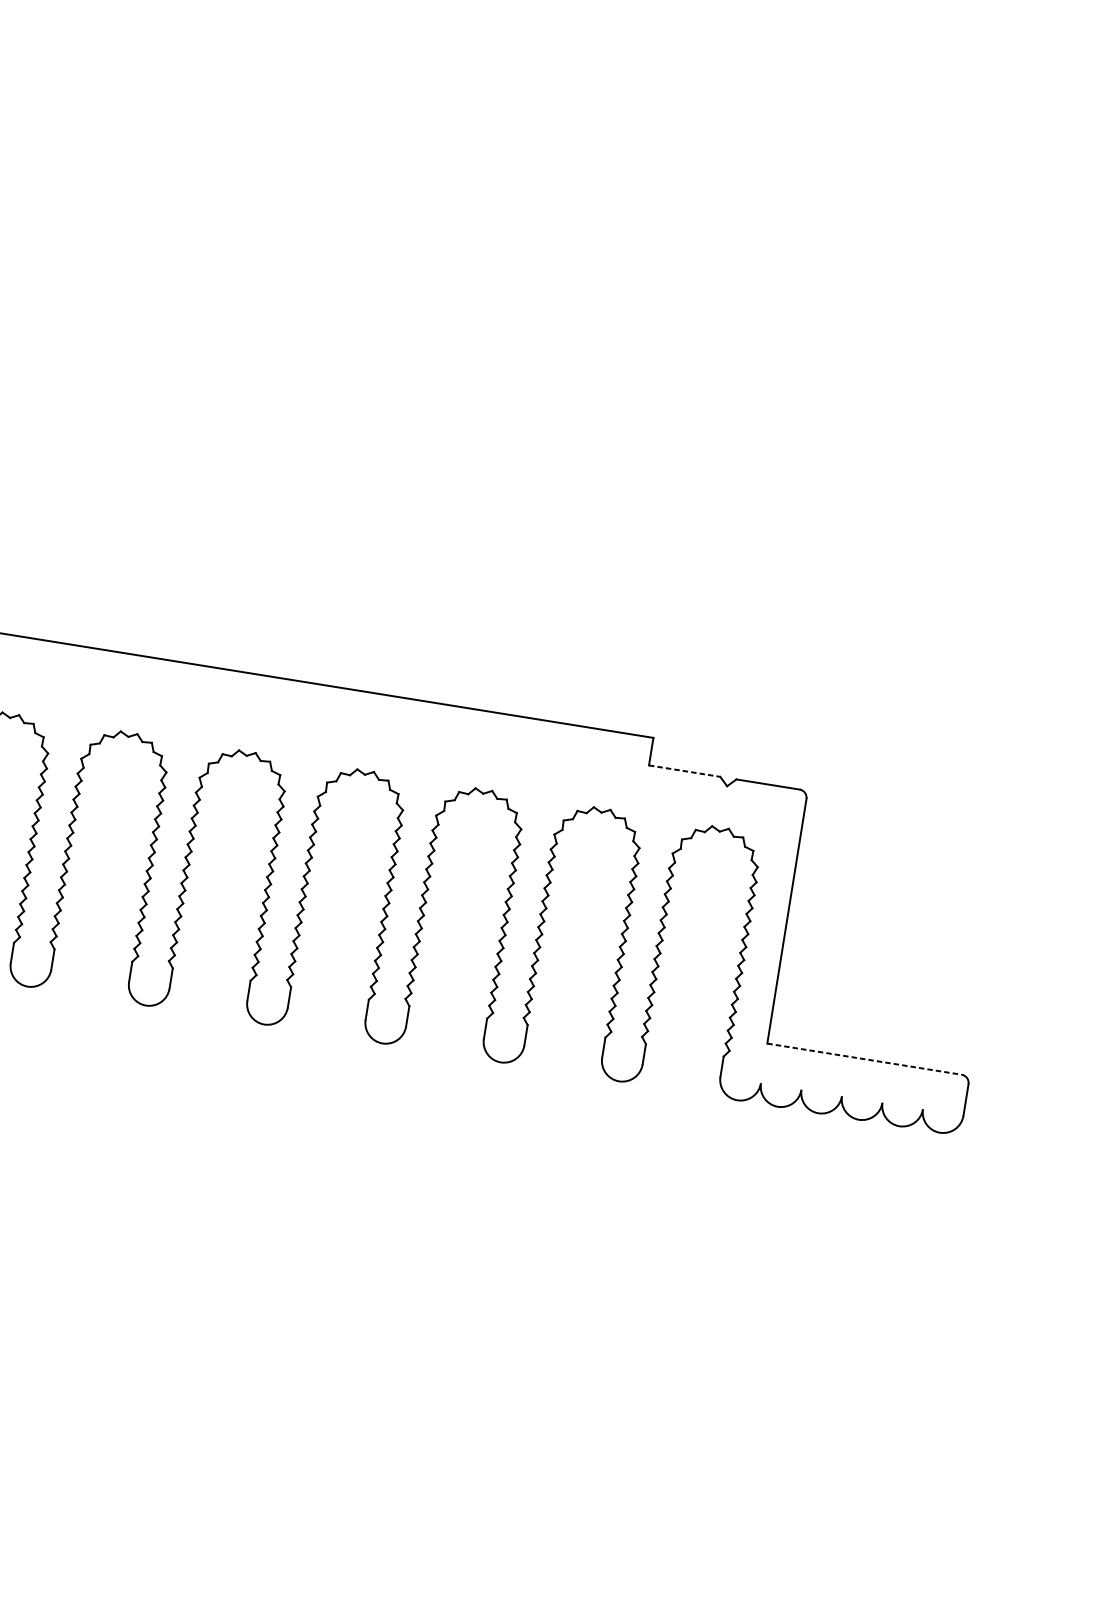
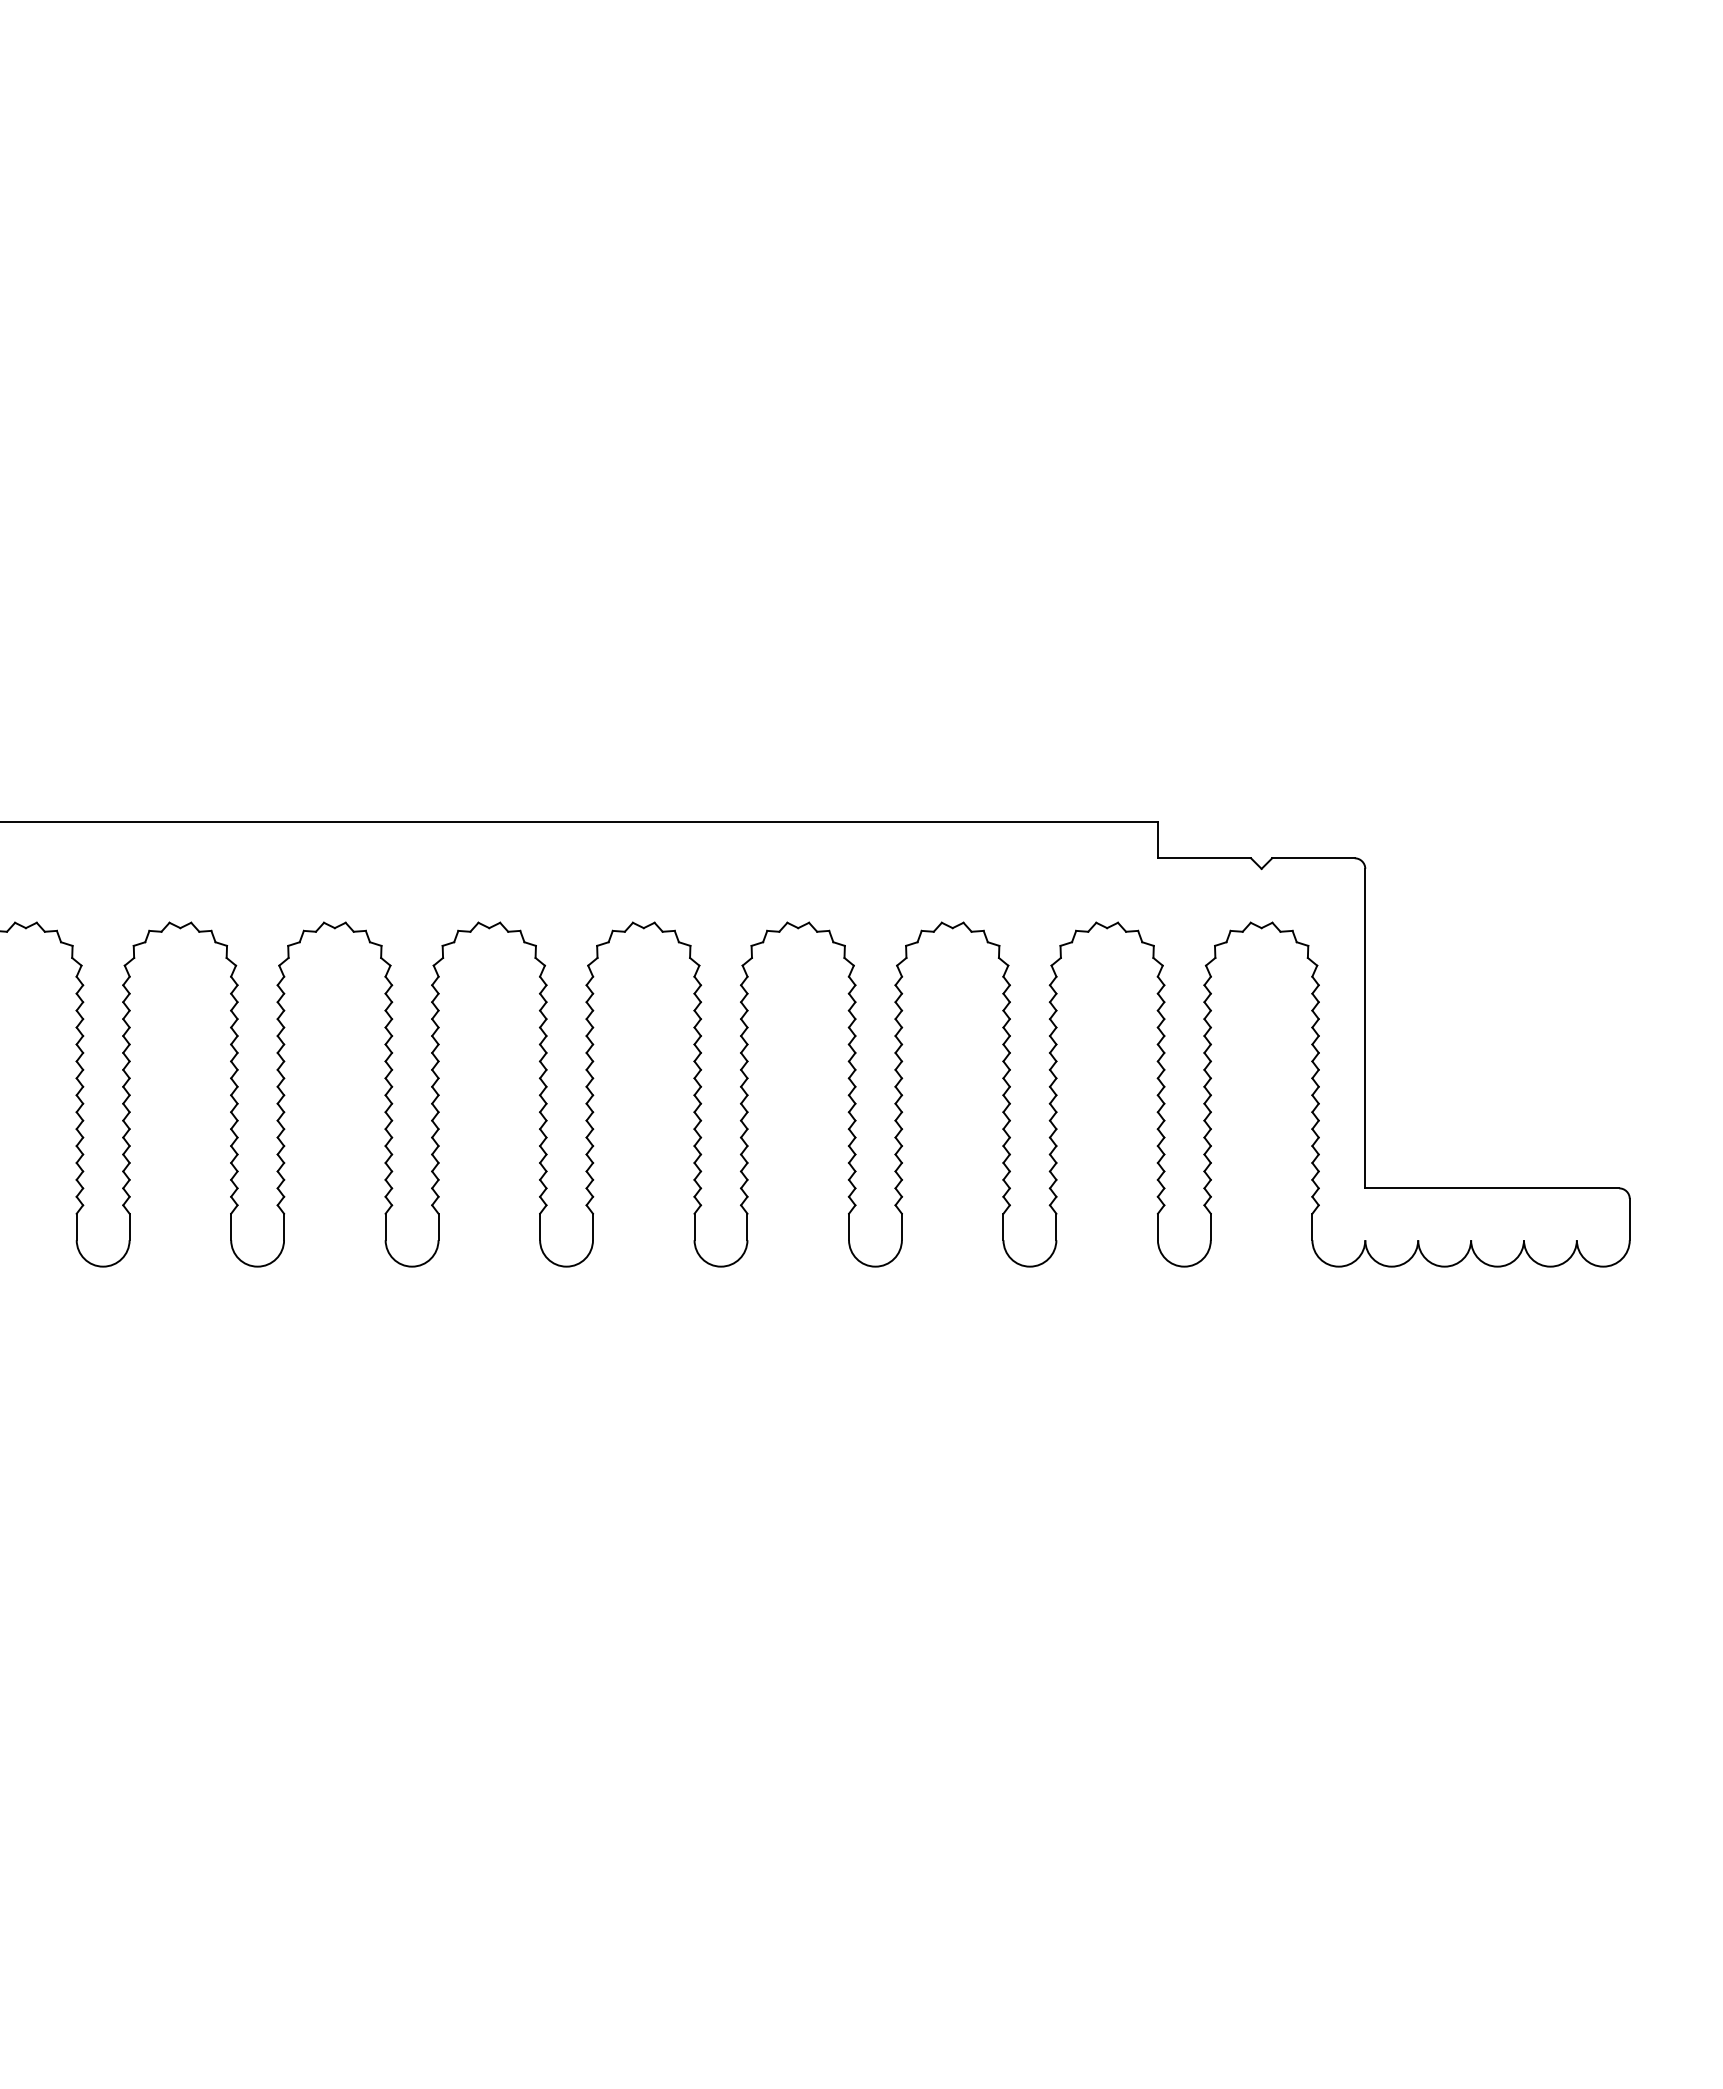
line: (684, 771) -> (1204, 858), dashed -> solid
line: (864, 1059) -> (1492, 1188), dashed -> solid

